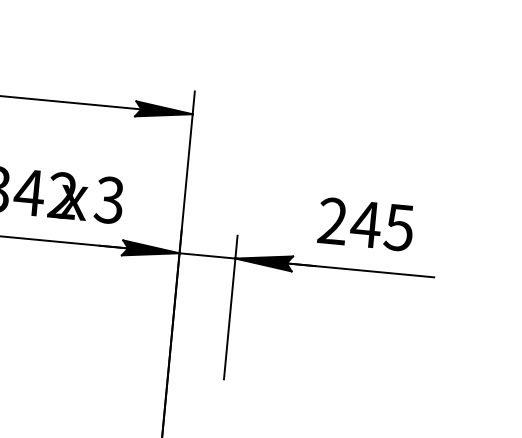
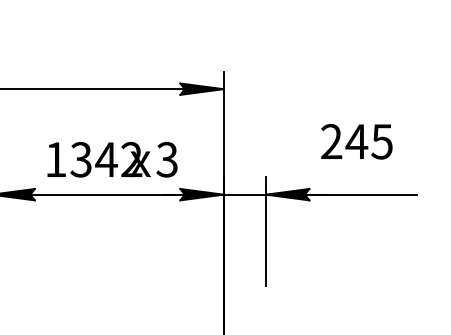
text: (365, 224) -> (356, 141), moved

